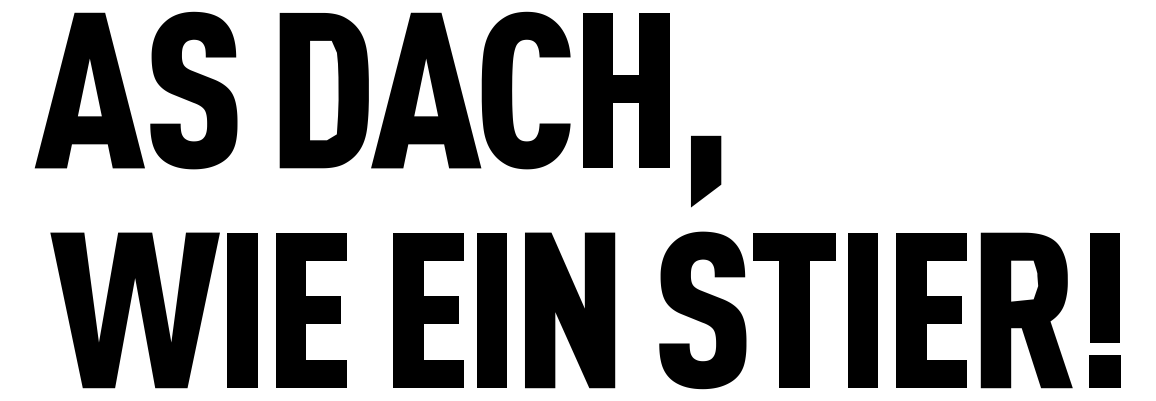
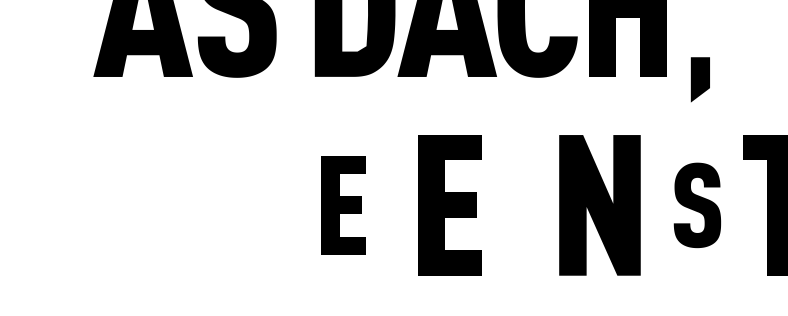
part: (706, 171) -> (700, 79), size x0.7
fill: (135, 310) -> (184, 205), removed
fill: (242, 310) -> (281, 205), removed
part: (311, 310) -> (343, 205), size x0.7
fill: (492, 310) -> (507, 205), removed
part: (570, 310) -> (600, 205), moved
part: (702, 310) -> (697, 205), size x0.6

